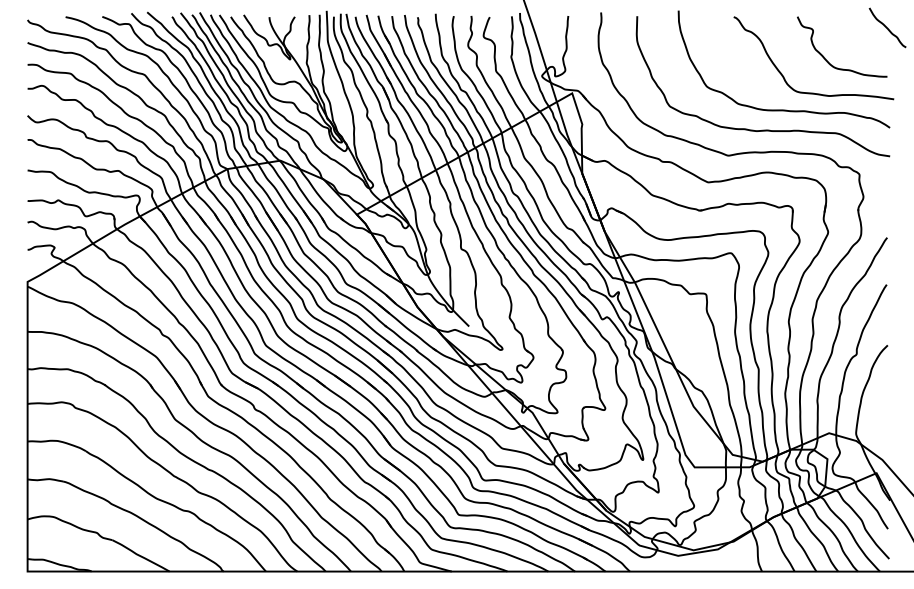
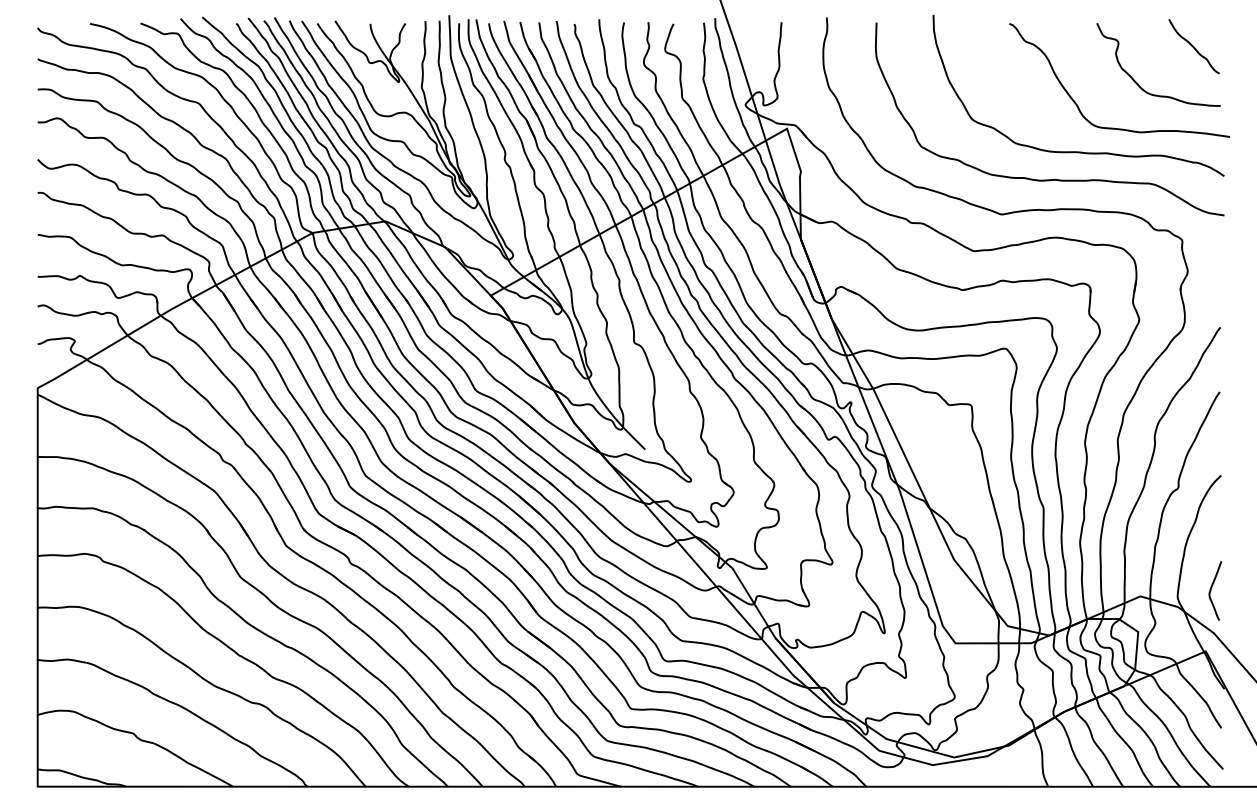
curve: (887, 27) -> (1193, 46), moved
curve: (880, 428) -> (1211, 590), added

